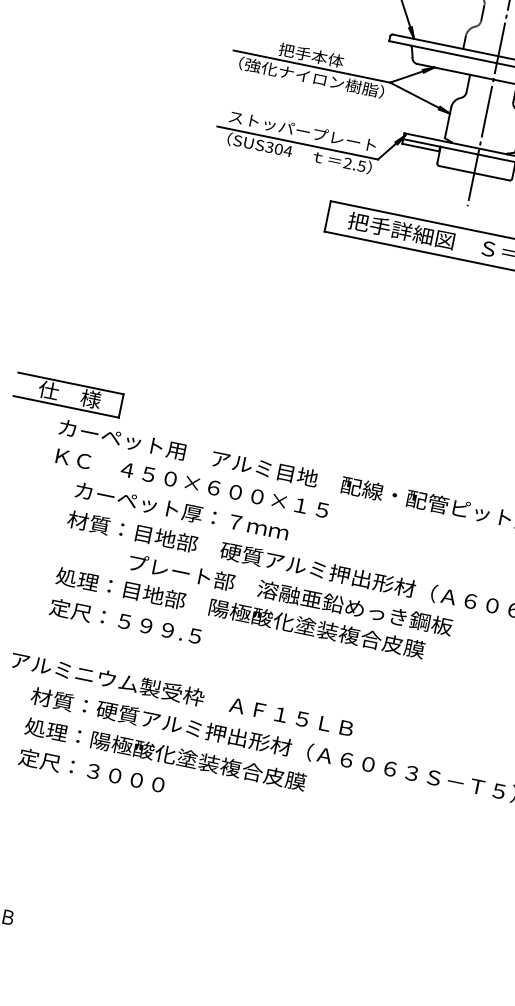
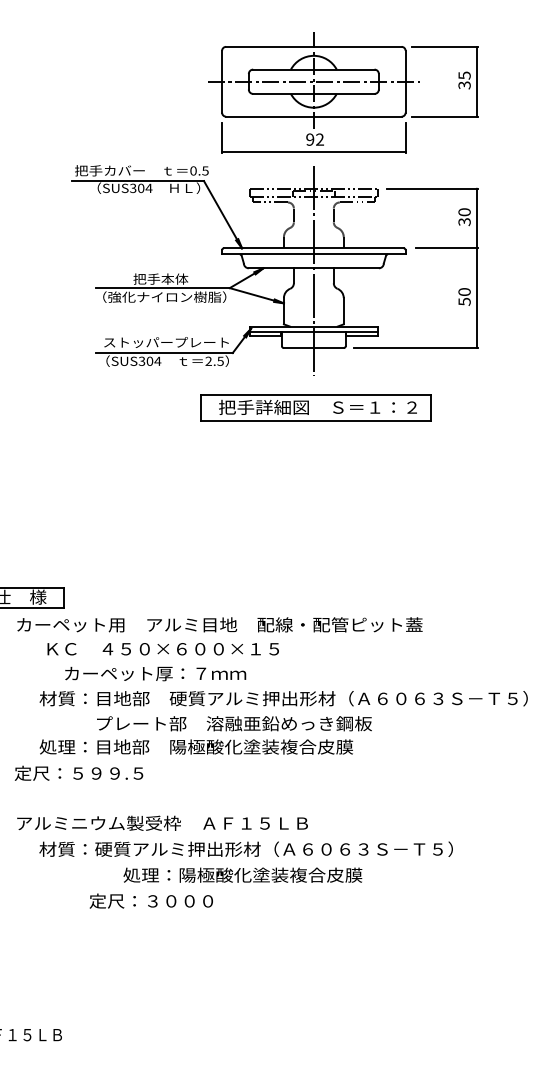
text: (191, 483) -> (162, 649), moved
text: (182, 511) -> (155, 673), moved
text: (125, 620) -> (78, 772), moved
text: (165, 753) -> (242, 874), moved
text: (90, 769) -> (150, 900), moved

